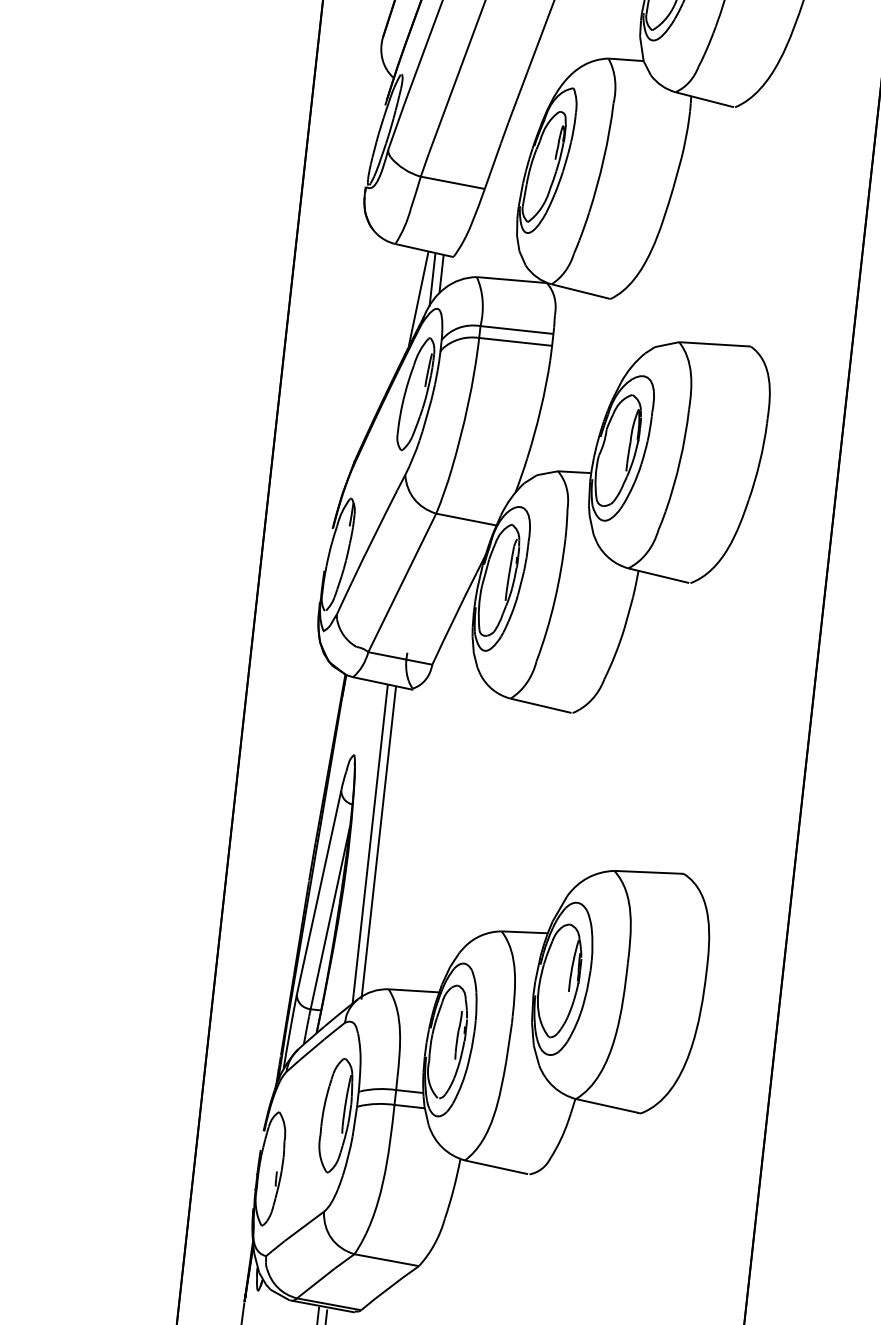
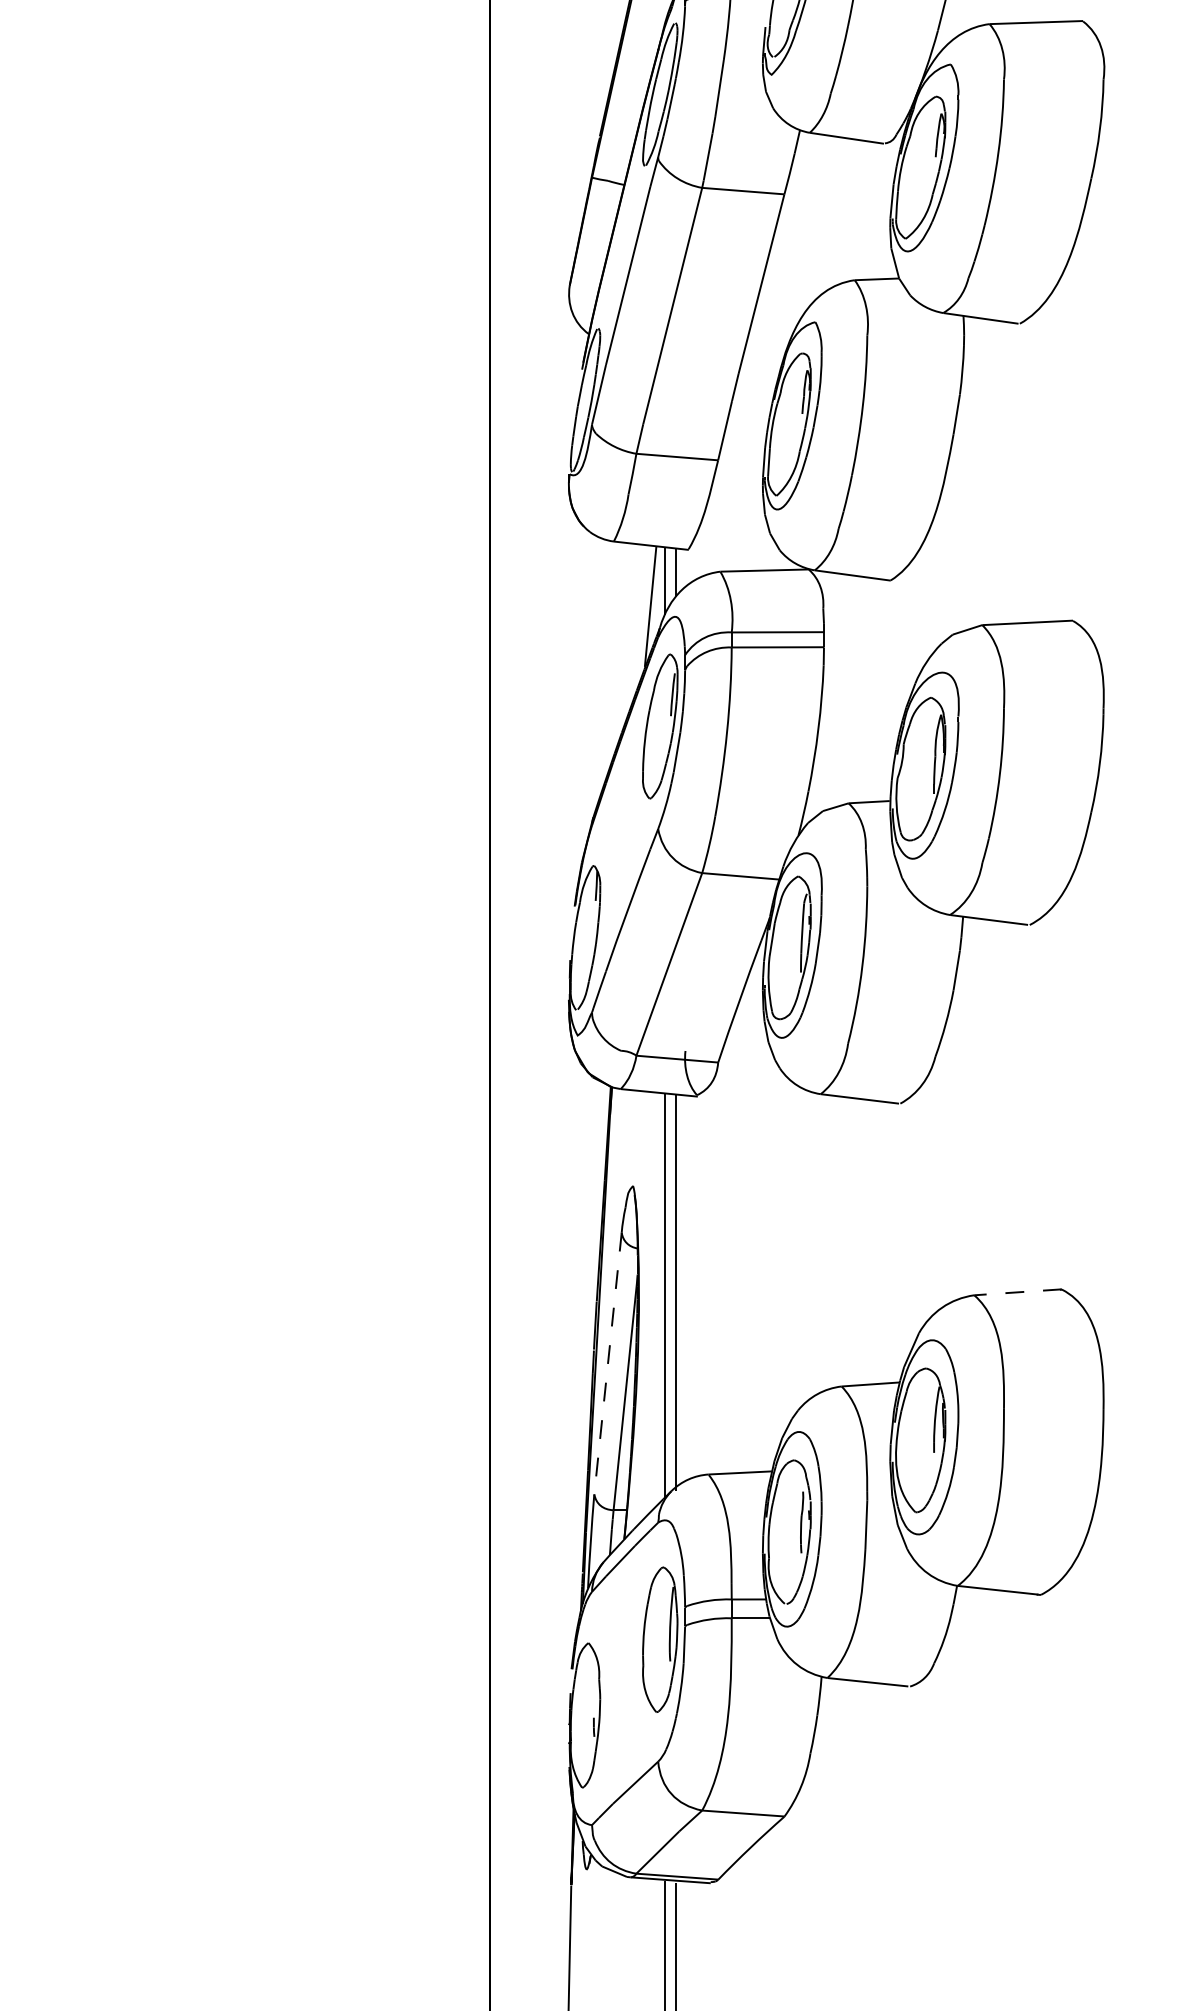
line: (649, 872) -> (1018, 1292), solid -> dashed
line: (319, 892) -> (608, 1363), solid -> dashed

